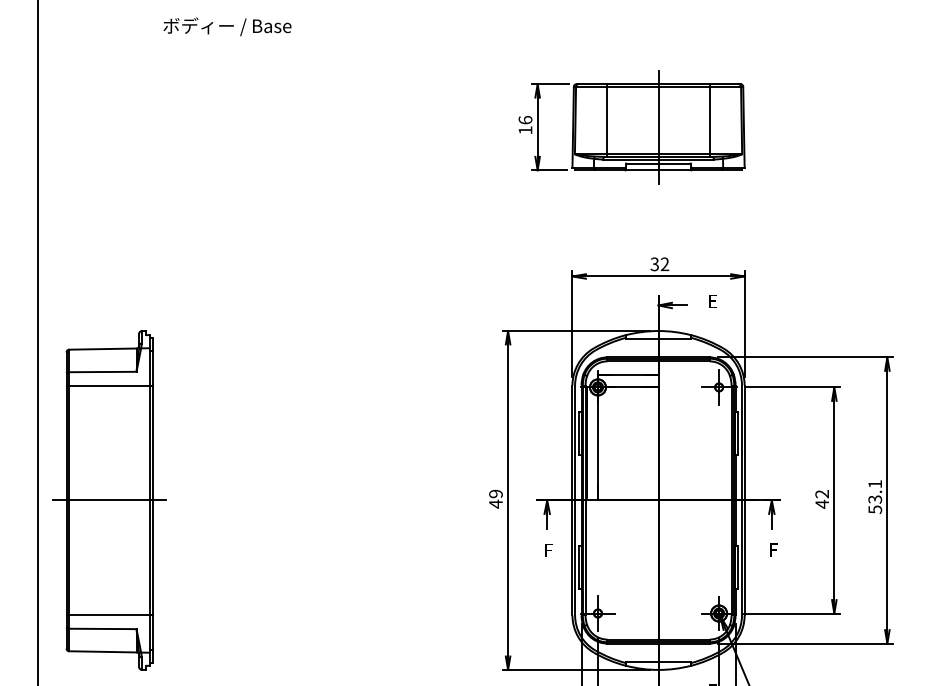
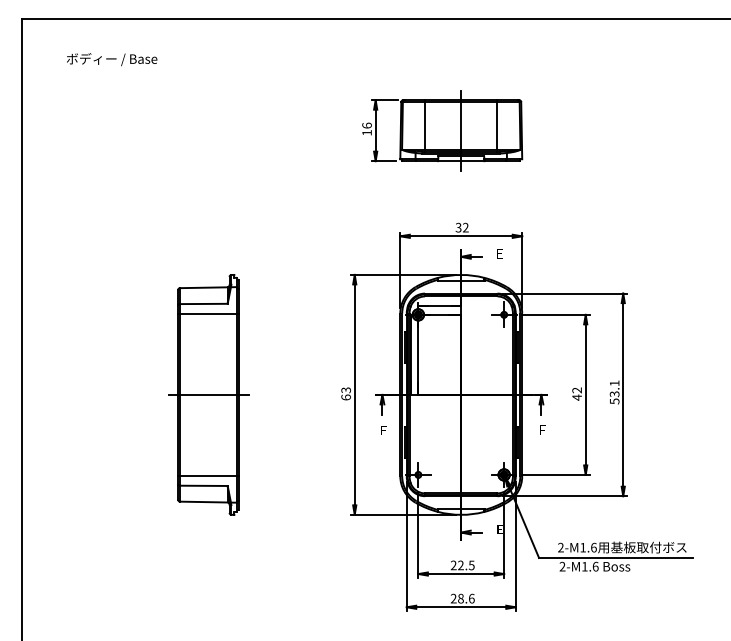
text: (228, 26) -> (112, 59), moved
text: (495, 498) -> (345, 393), 49 -> 63
part: (109, 499) -> (208, 394), moved

